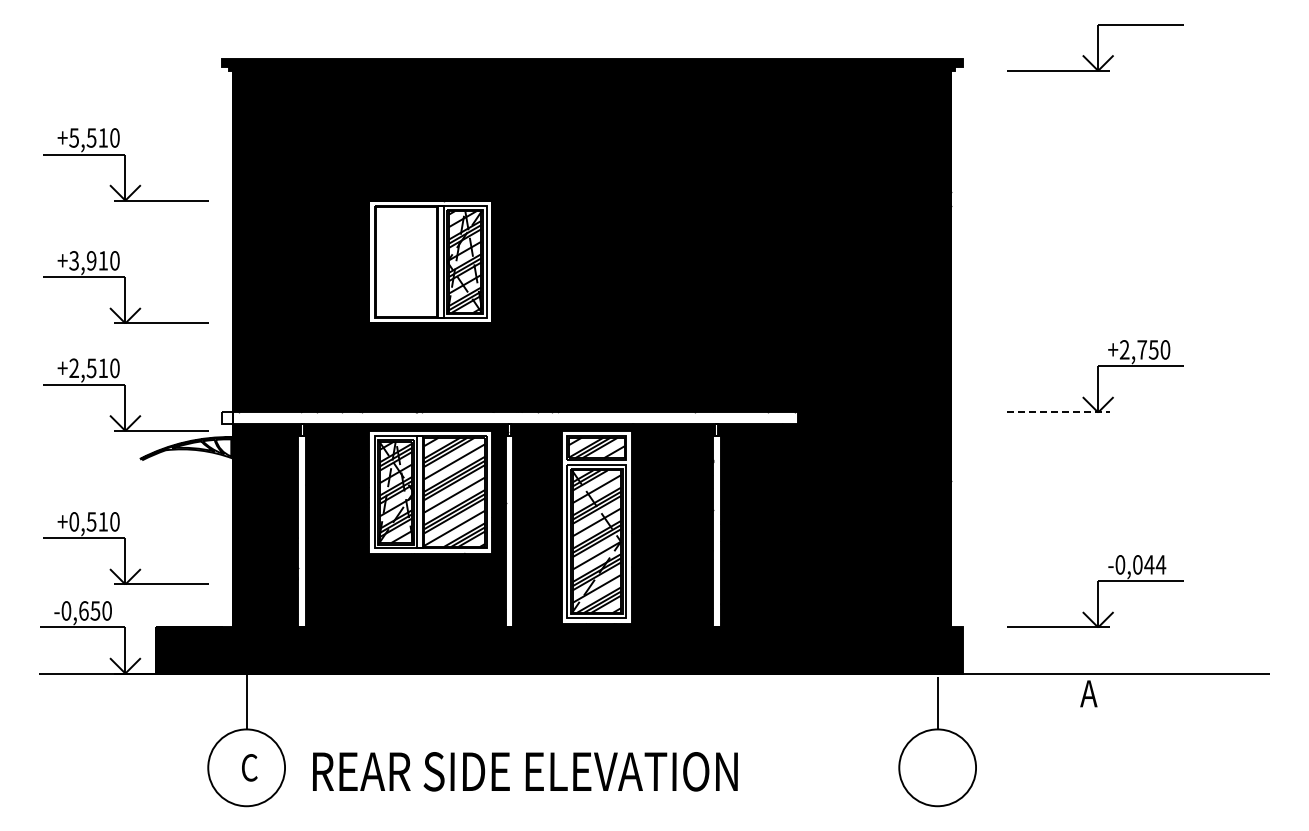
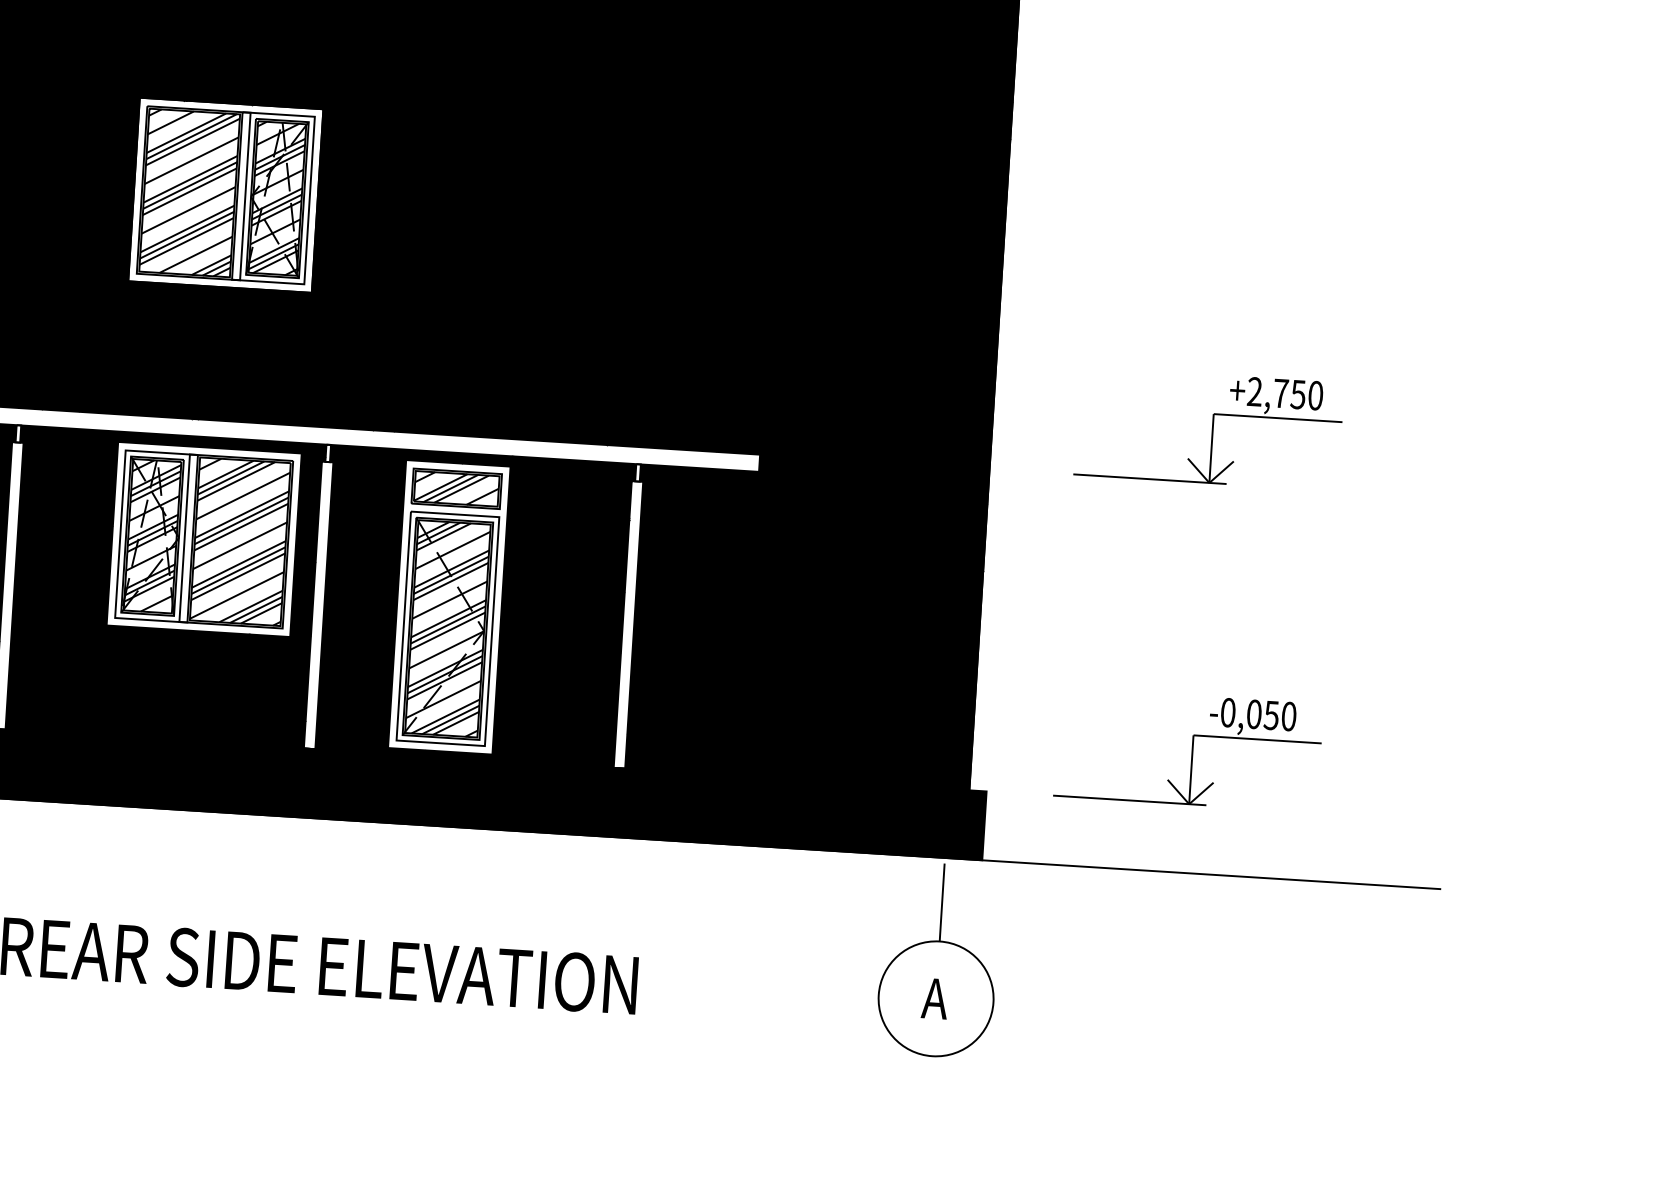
hatch: (406, 261) -> (189, 192), added
line: (1058, 412) -> (1150, 479), dashed -> solid
text: (1155, 564) -> (1280, 715), -0,044 -> -0,050
text: (1088, 693) -> (934, 998), moved

